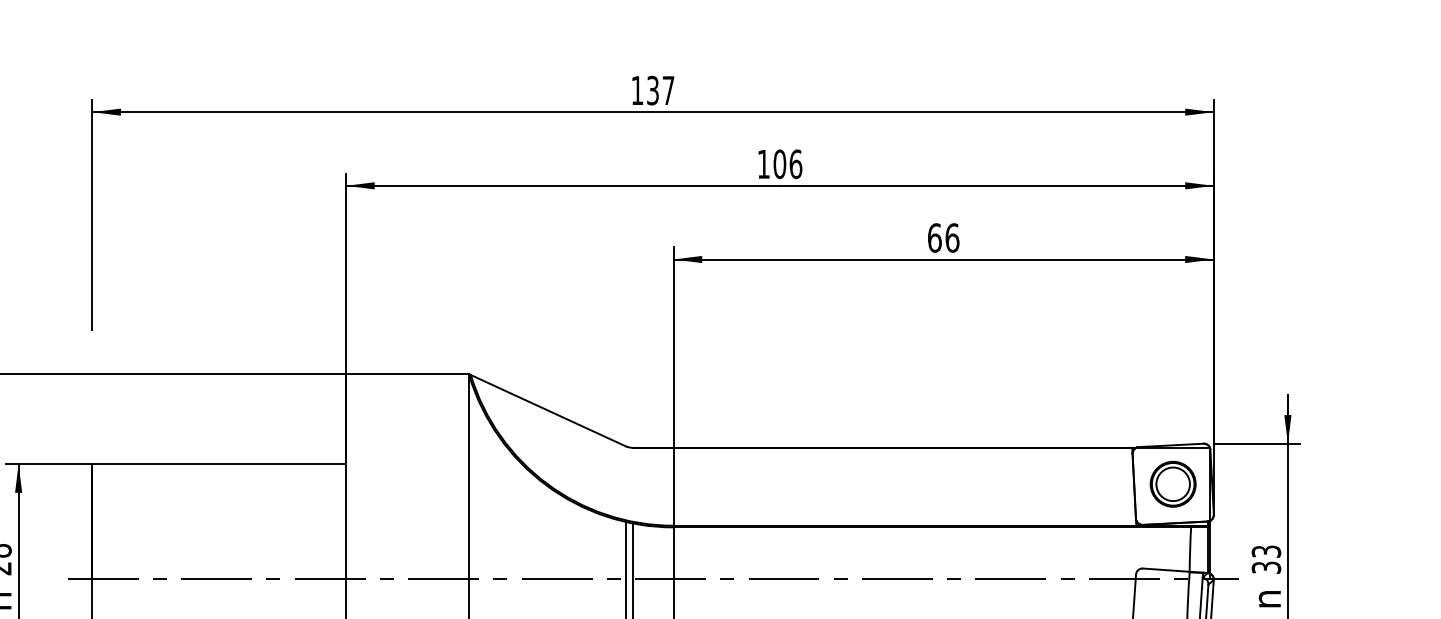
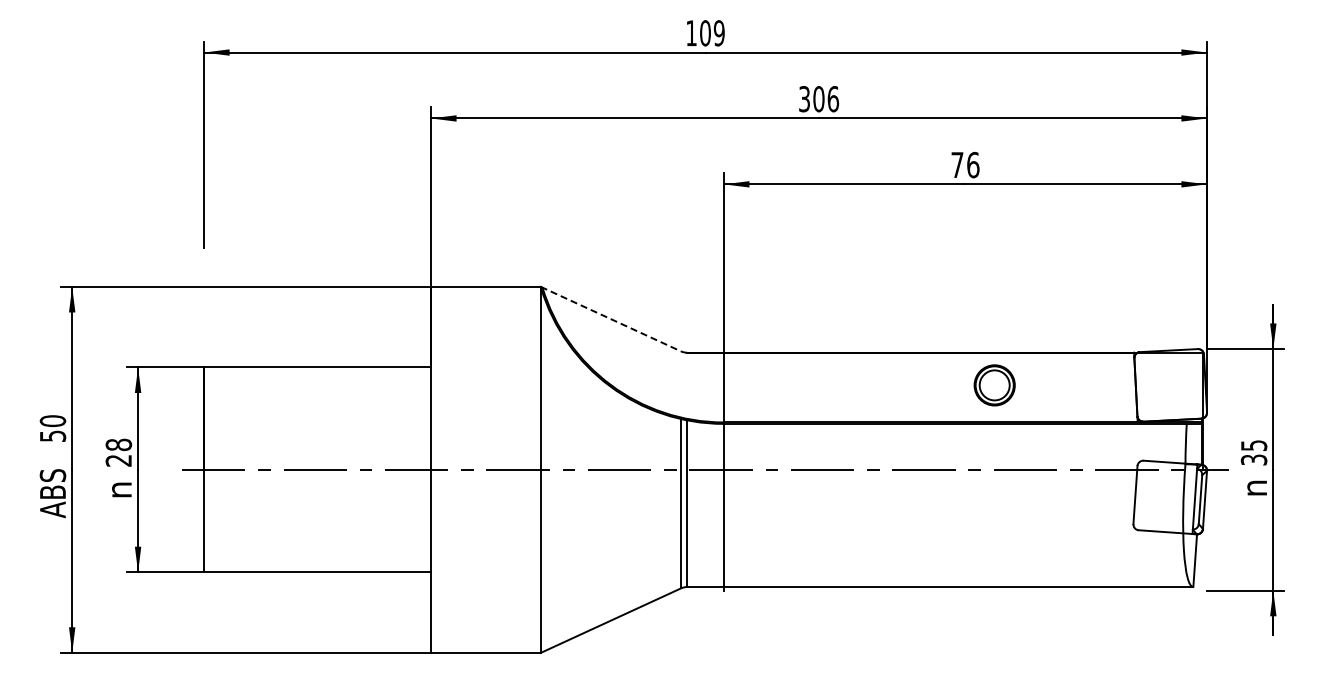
text: (660, 90) -> (712, 33), 137 -> 109
text: (763, 164) -> (804, 99), 106 -> 306
text: (934, 237) -> (957, 164), 66 -> 76
line: (547, 410) -> (611, 319), solid -> dashed
part: (1172, 484) -> (994, 385), moved
text: (1265, 551) -> (1253, 445), 33 -> 35

